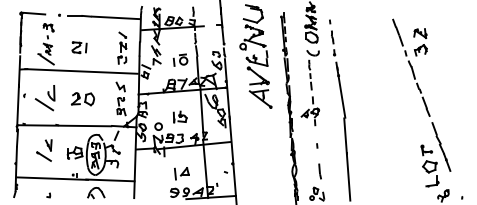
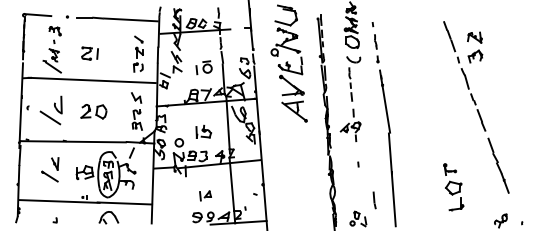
part: (429, 166) -> (453, 187), moved
line: (319, 171) -> (374, 200), moved
part: (181, 173) -> (205, 195), size x0.7

